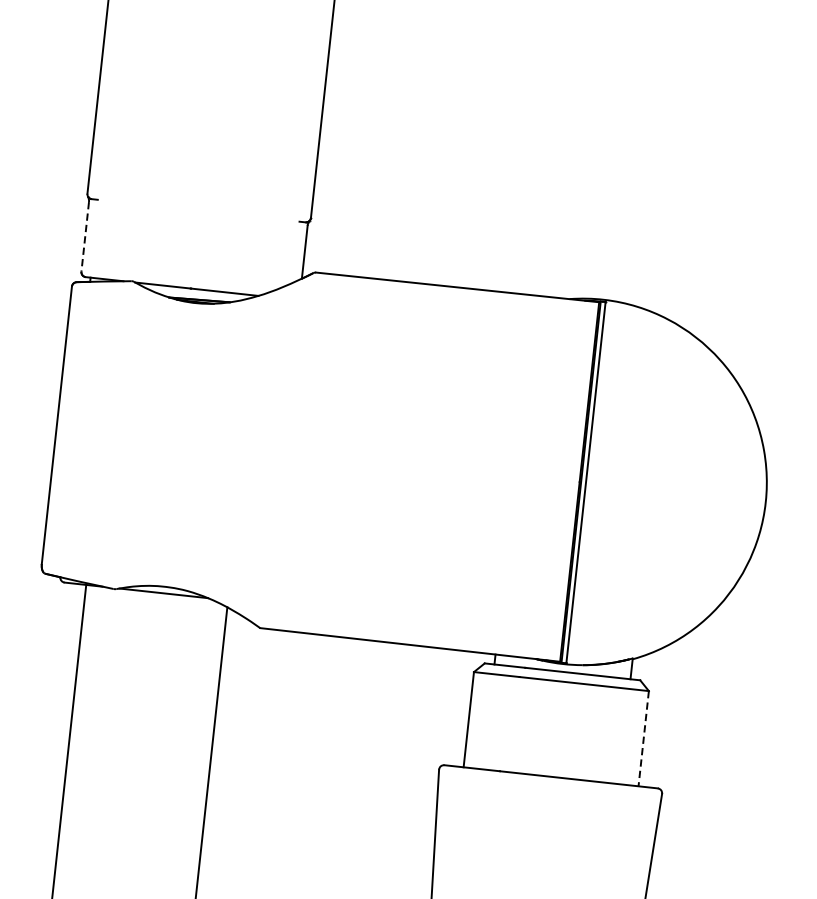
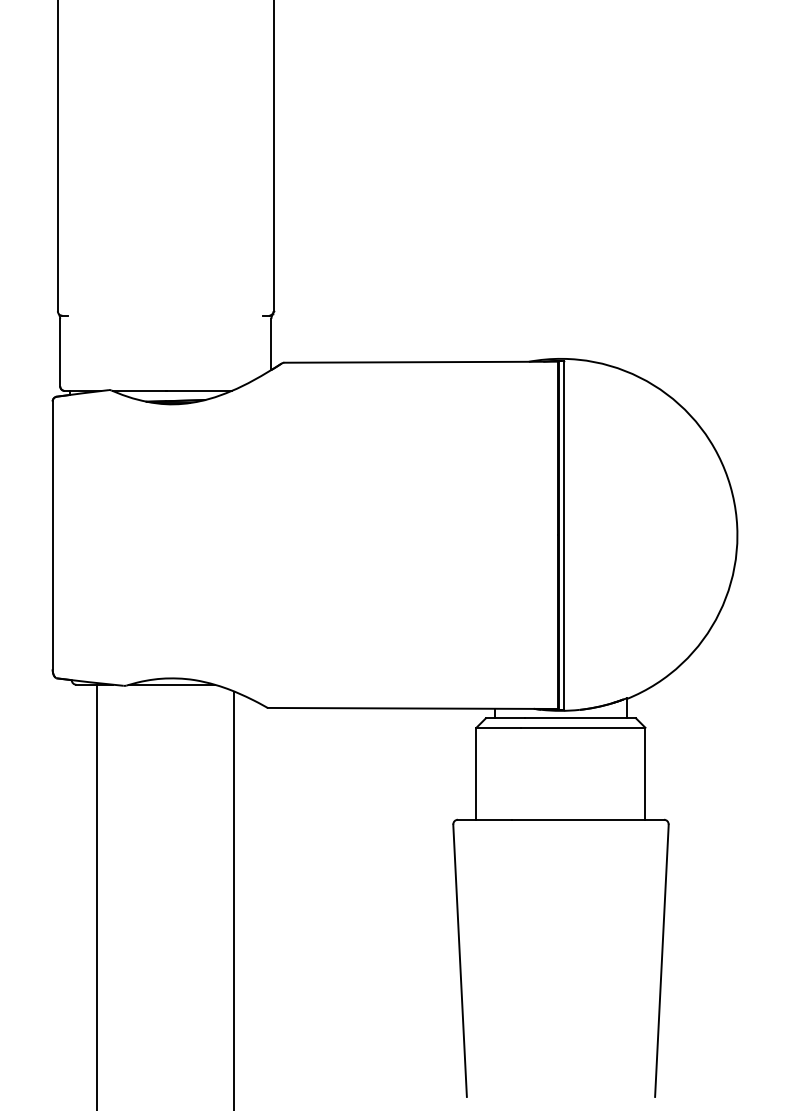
line: (85, 236) -> (60, 352), dashed -> solid
line: (643, 738) -> (645, 773), dashed -> solid

